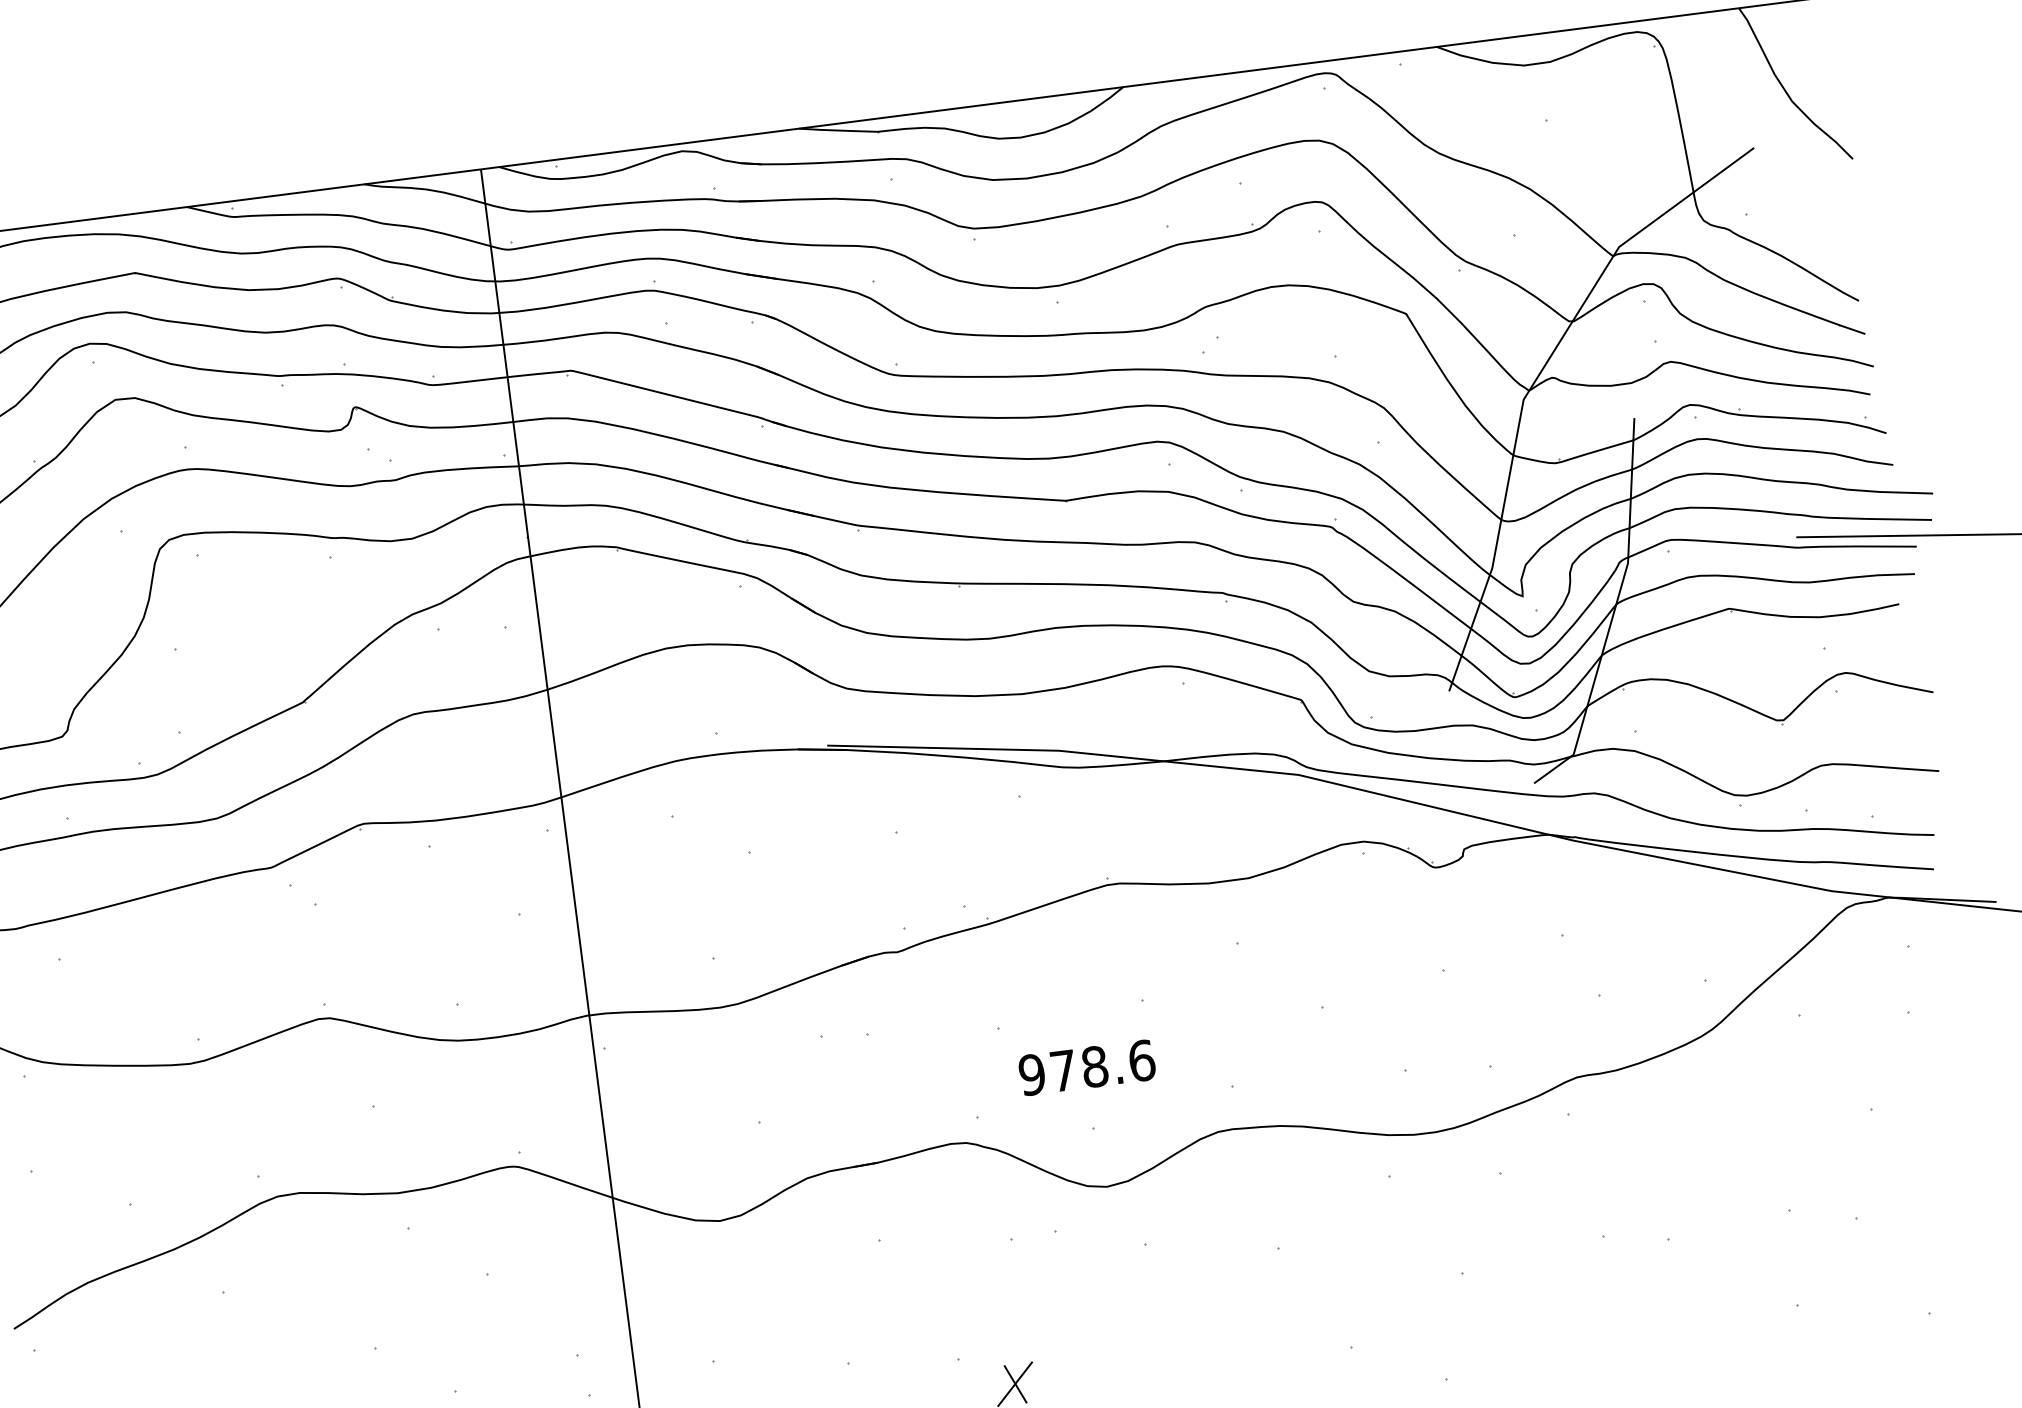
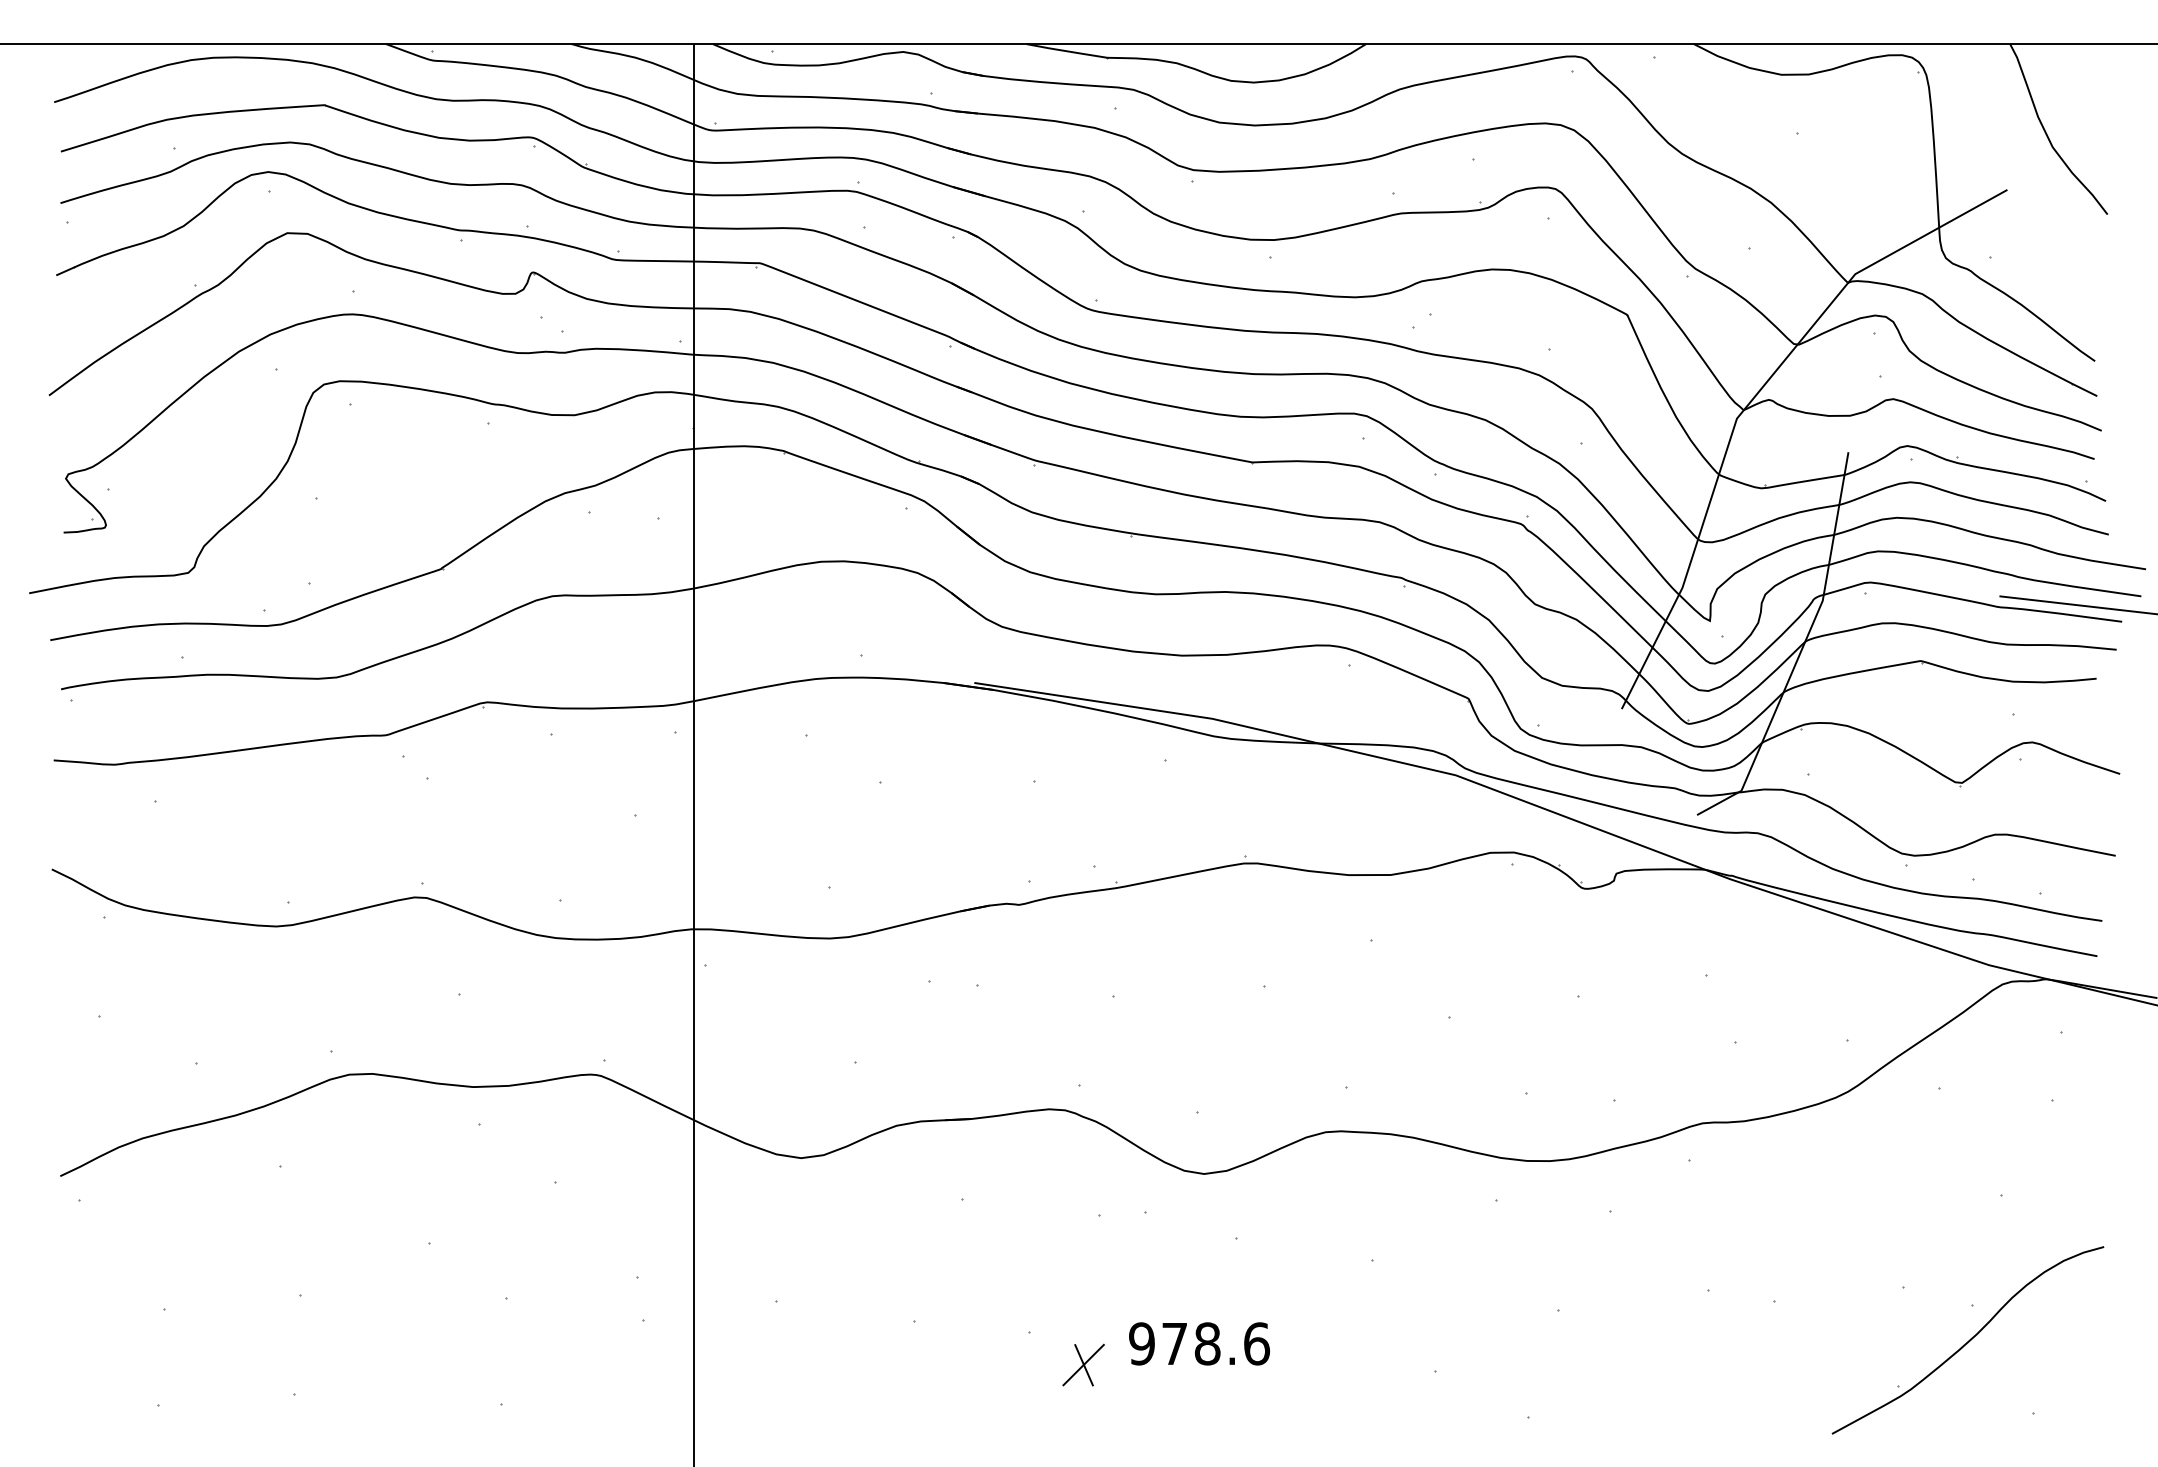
text: (1087, 1067) -> (1199, 1343), moved
curve: (1857, 1252) -> (1968, 1340), added

